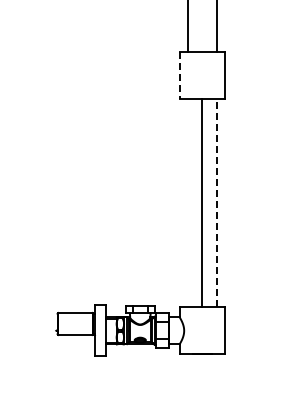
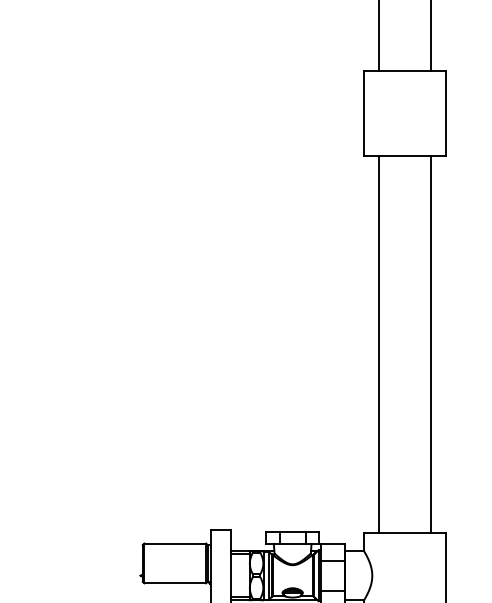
line: (179, 76) -> (363, 114), dashed -> solid
line: (216, 202) -> (430, 343), dashed -> solid
line: (201, 203) -> (378, 344), moved

